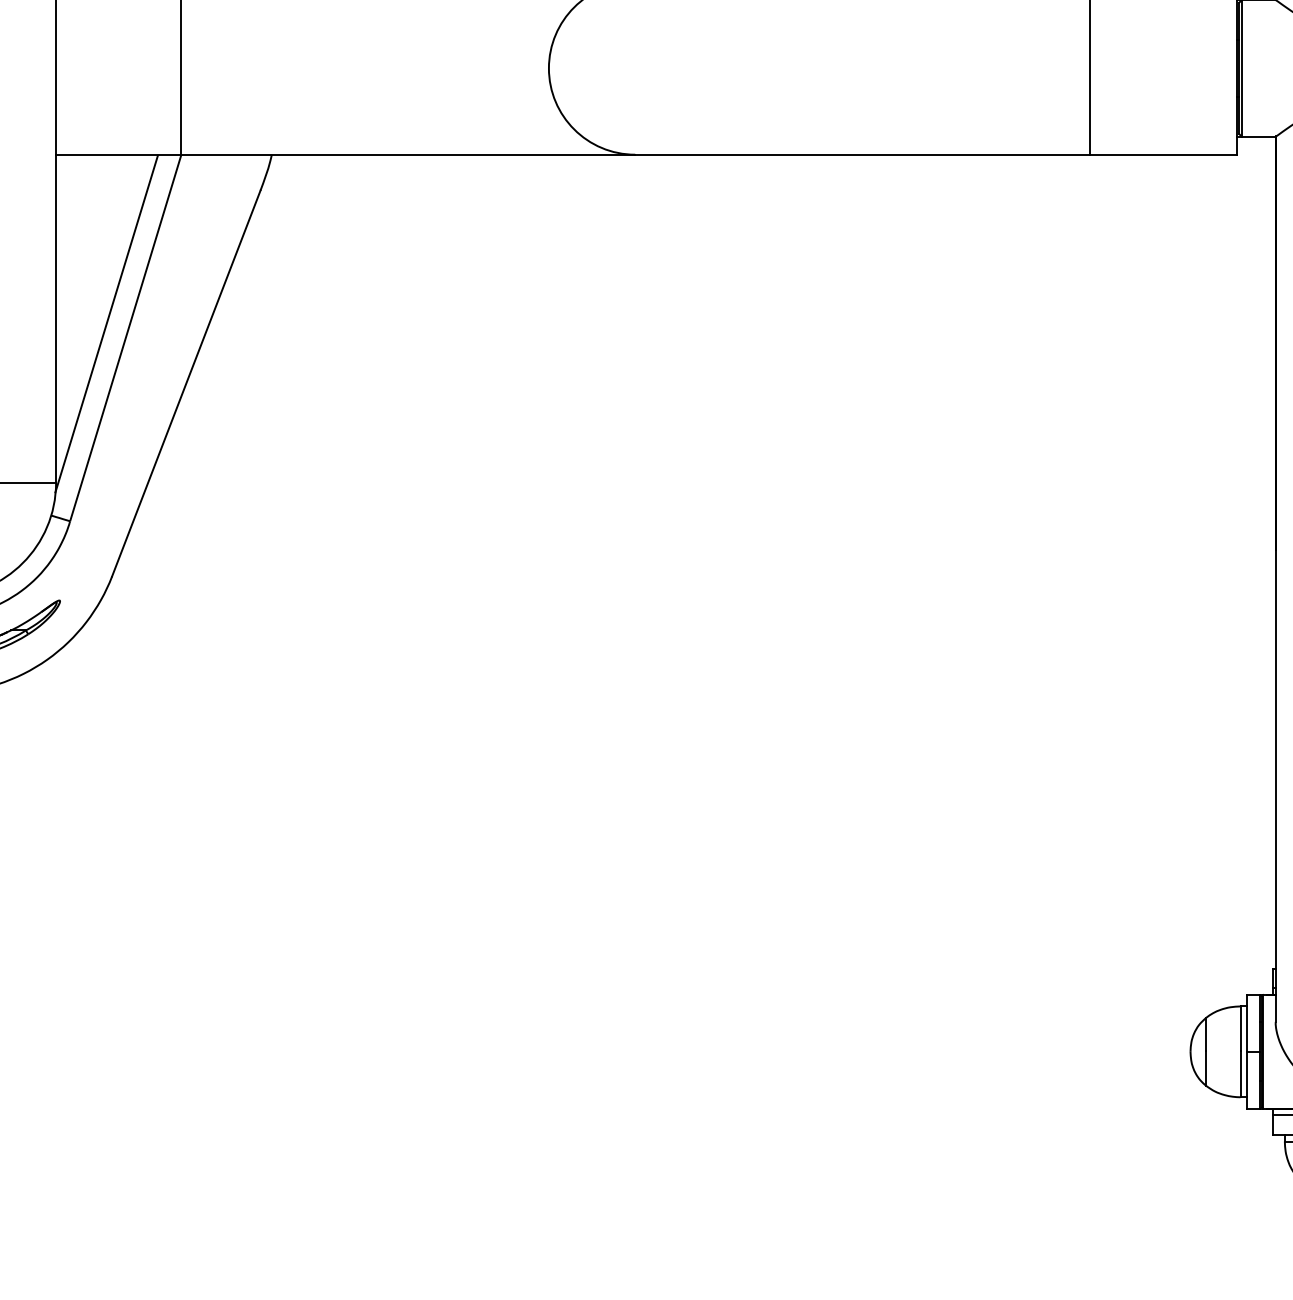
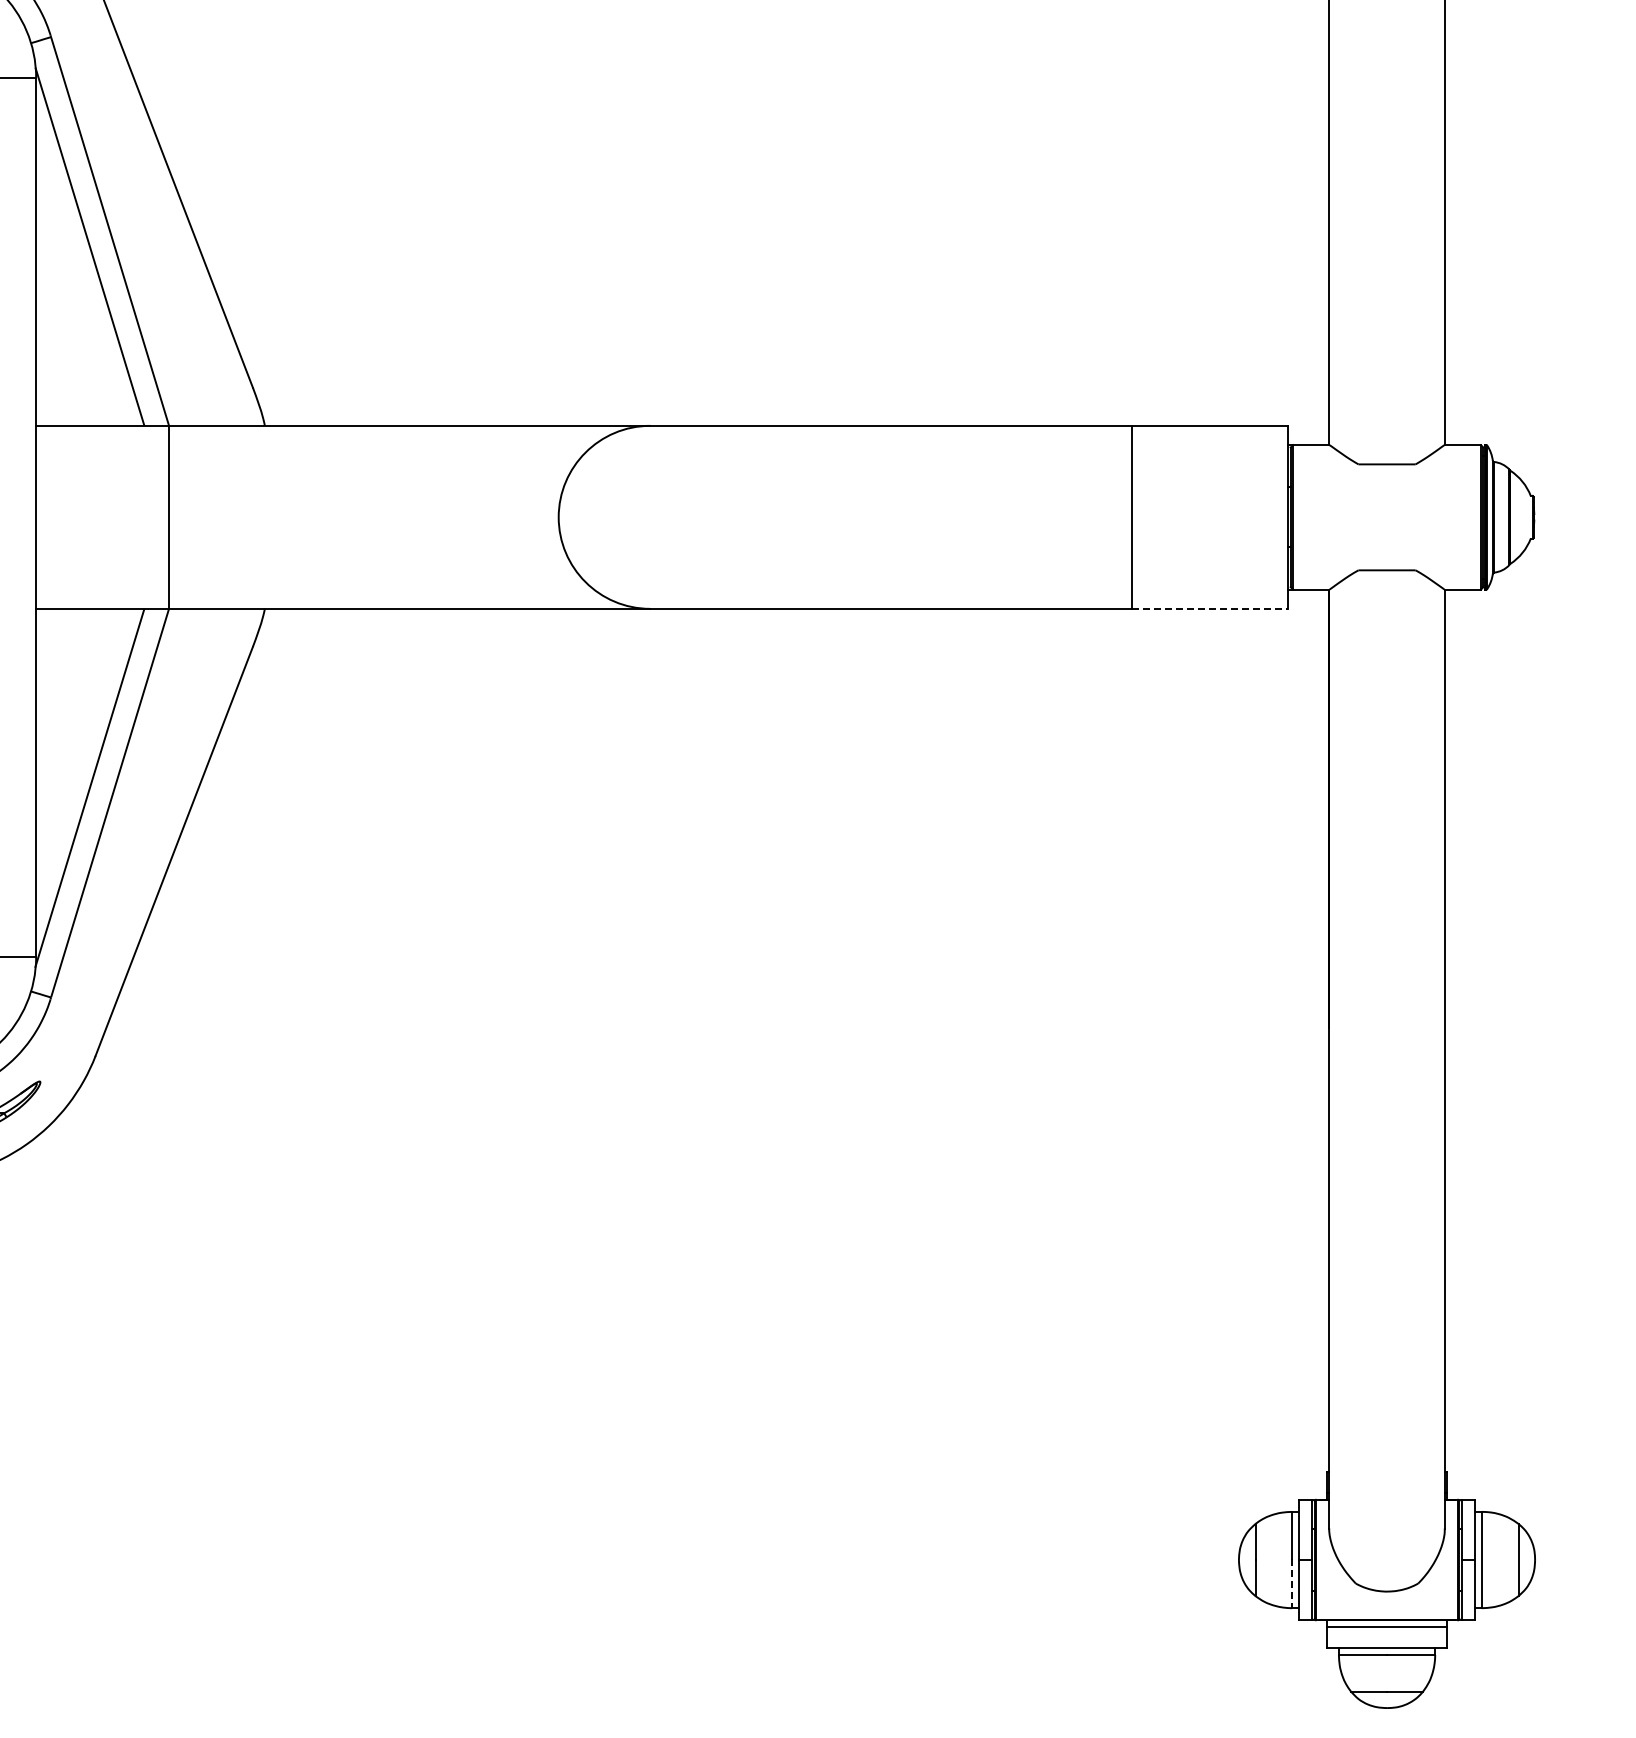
line: (1163, 154) -> (1210, 608), solid -> dashed
line: (1240, 1074) -> (1291, 1584), solid -> dashed

